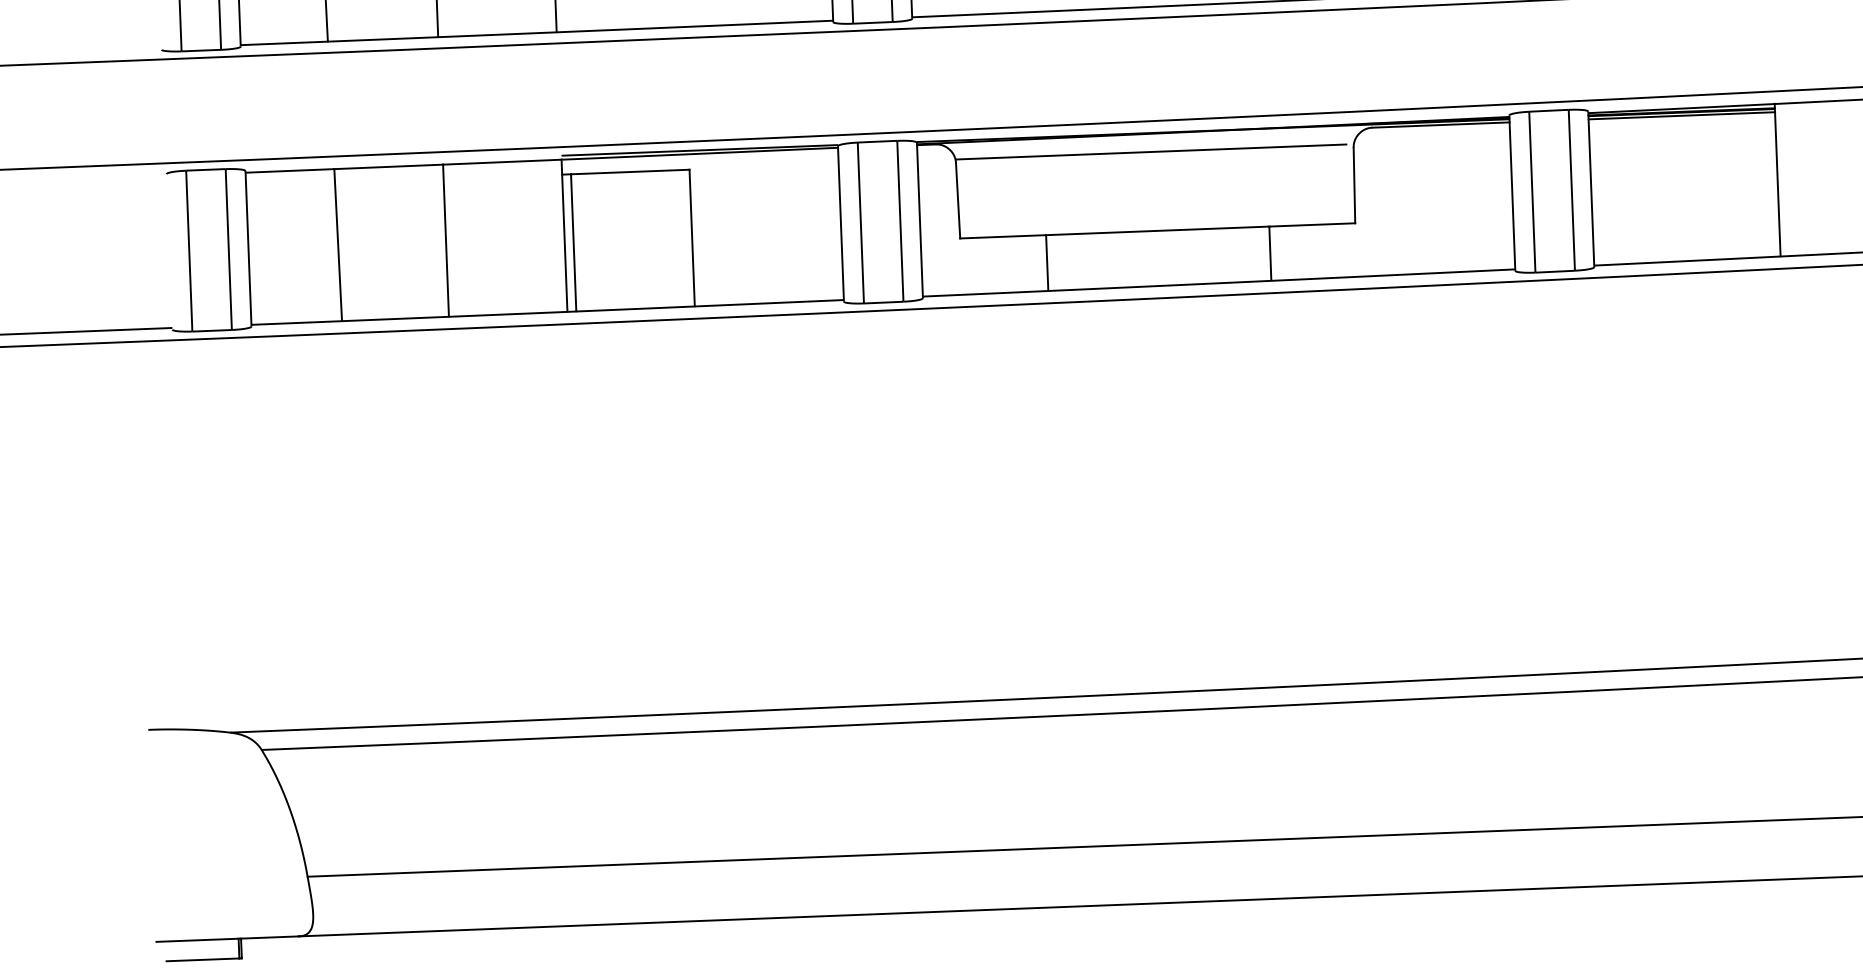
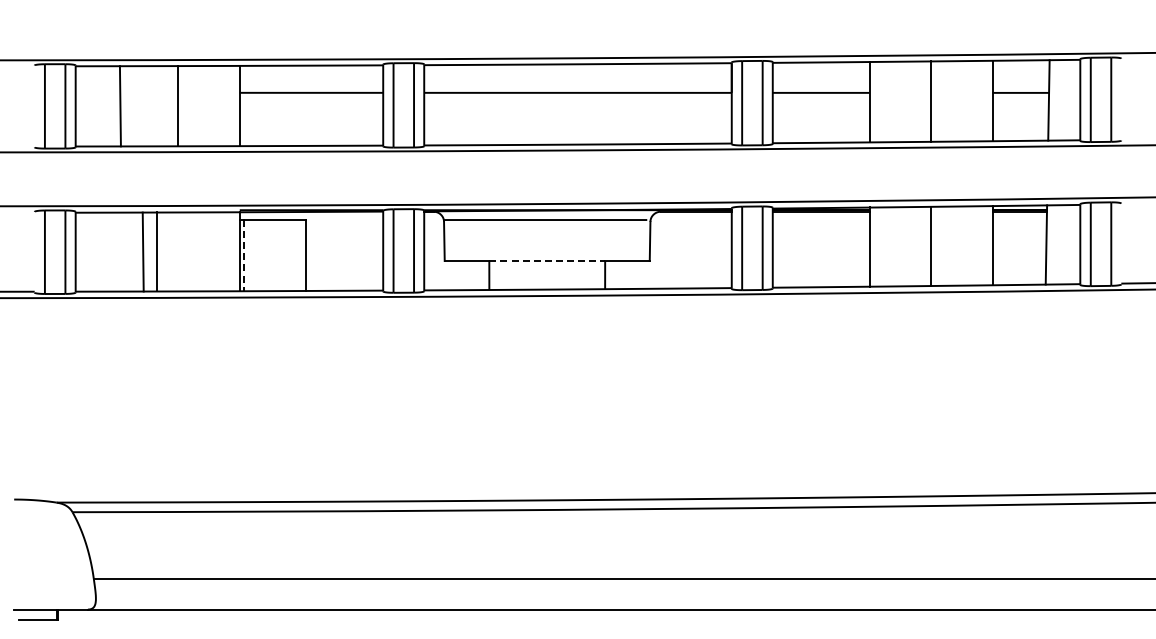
line: (1158, 231) -> (547, 261), solid -> dashed
line: (446, 239) -> (157, 251), moved
line: (574, 242) -> (244, 255), solid -> dashed
line: (336, 244) -> (142, 251), moved

